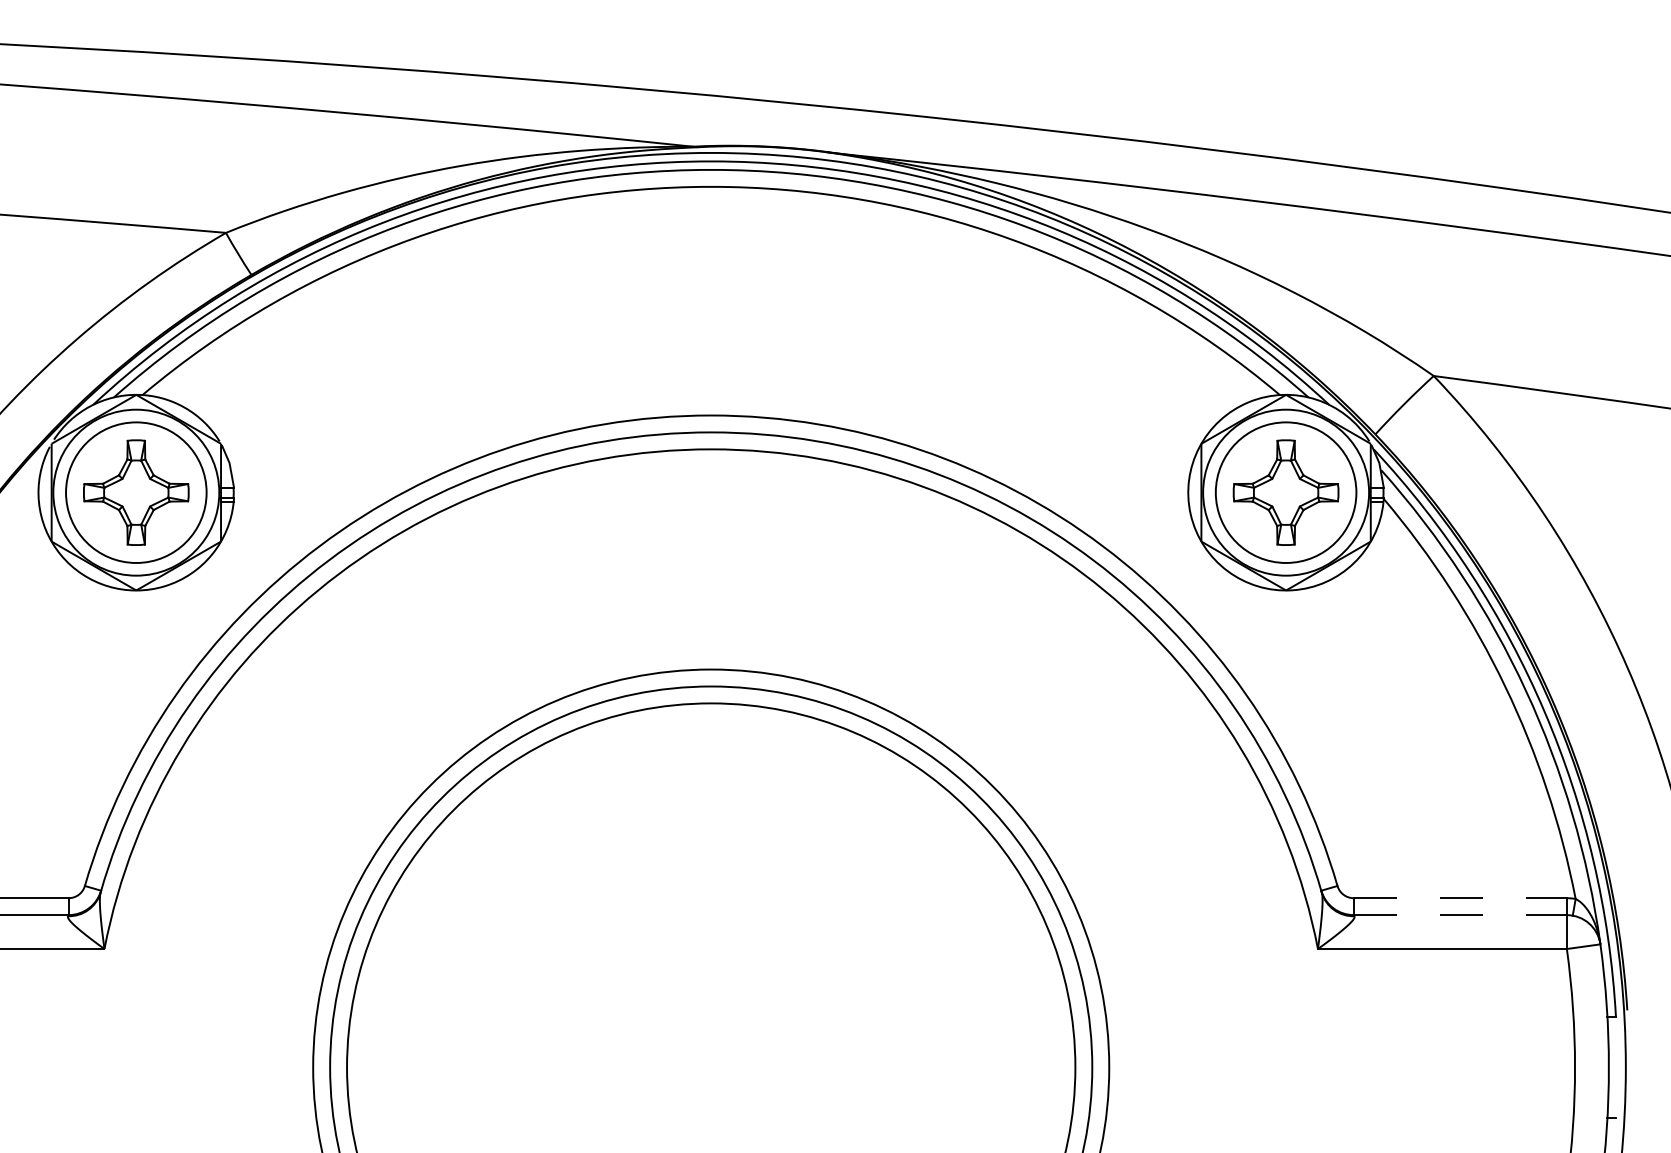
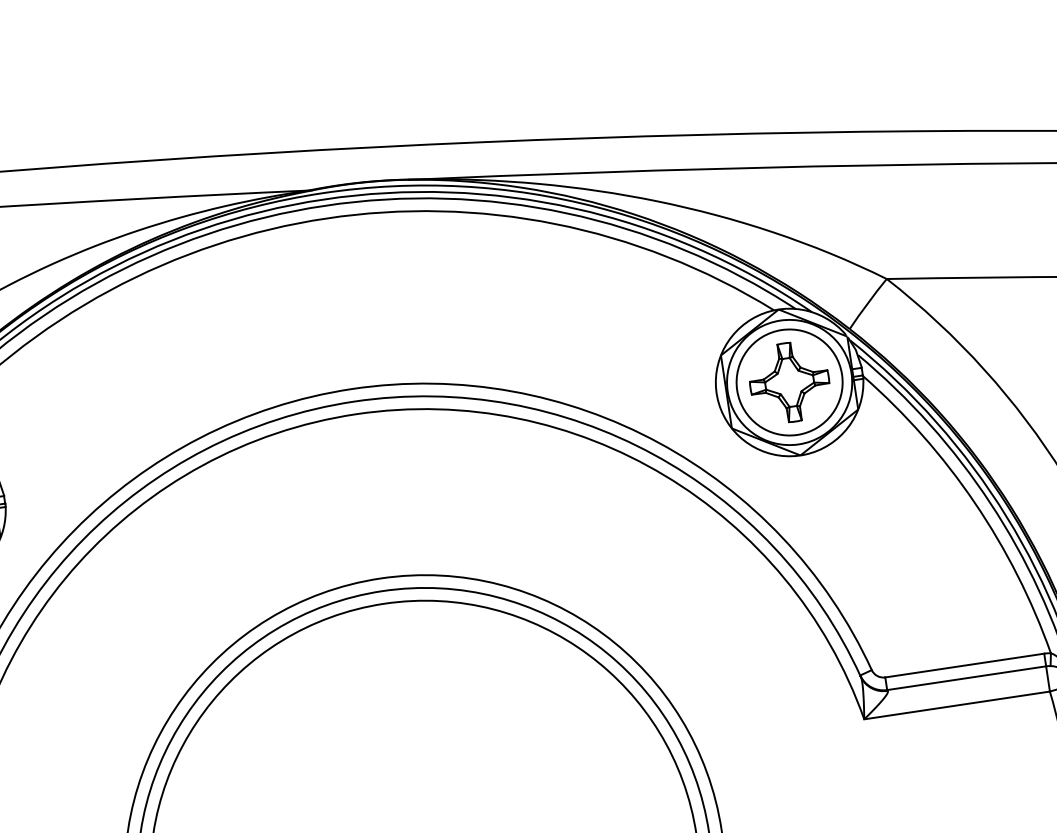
line: (1460, 898) -> (964, 665), dashed -> solid
line: (1460, 915) -> (966, 678), dashed -> solid

